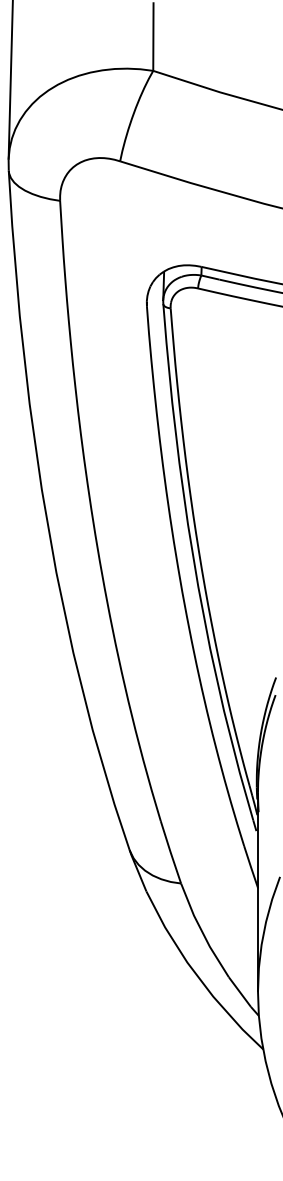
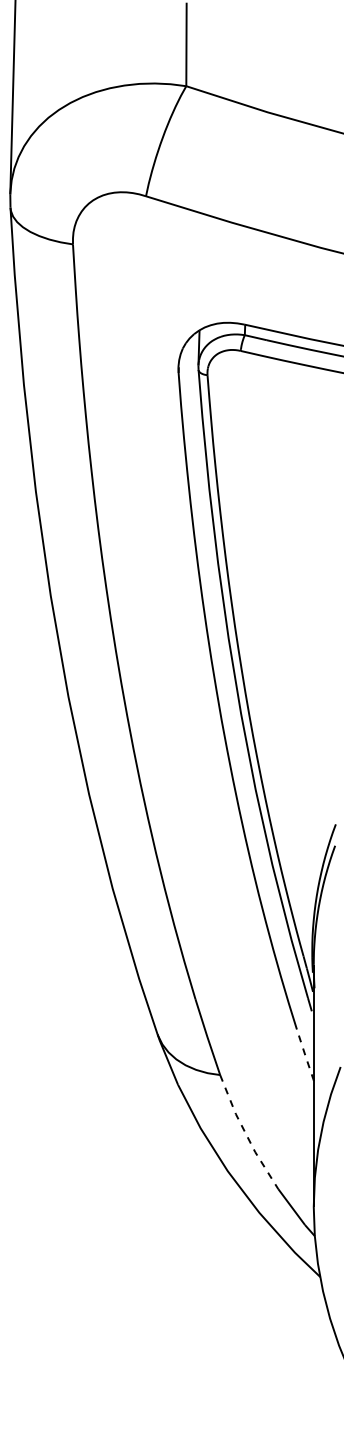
line: (251, 867) -> (305, 1055), solid -> dashed
line: (201, 931) -> (245, 1133), solid -> dashed

